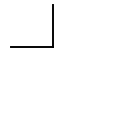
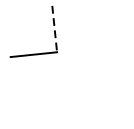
line: (52, 25) -> (54, 28), solid -> dashed

